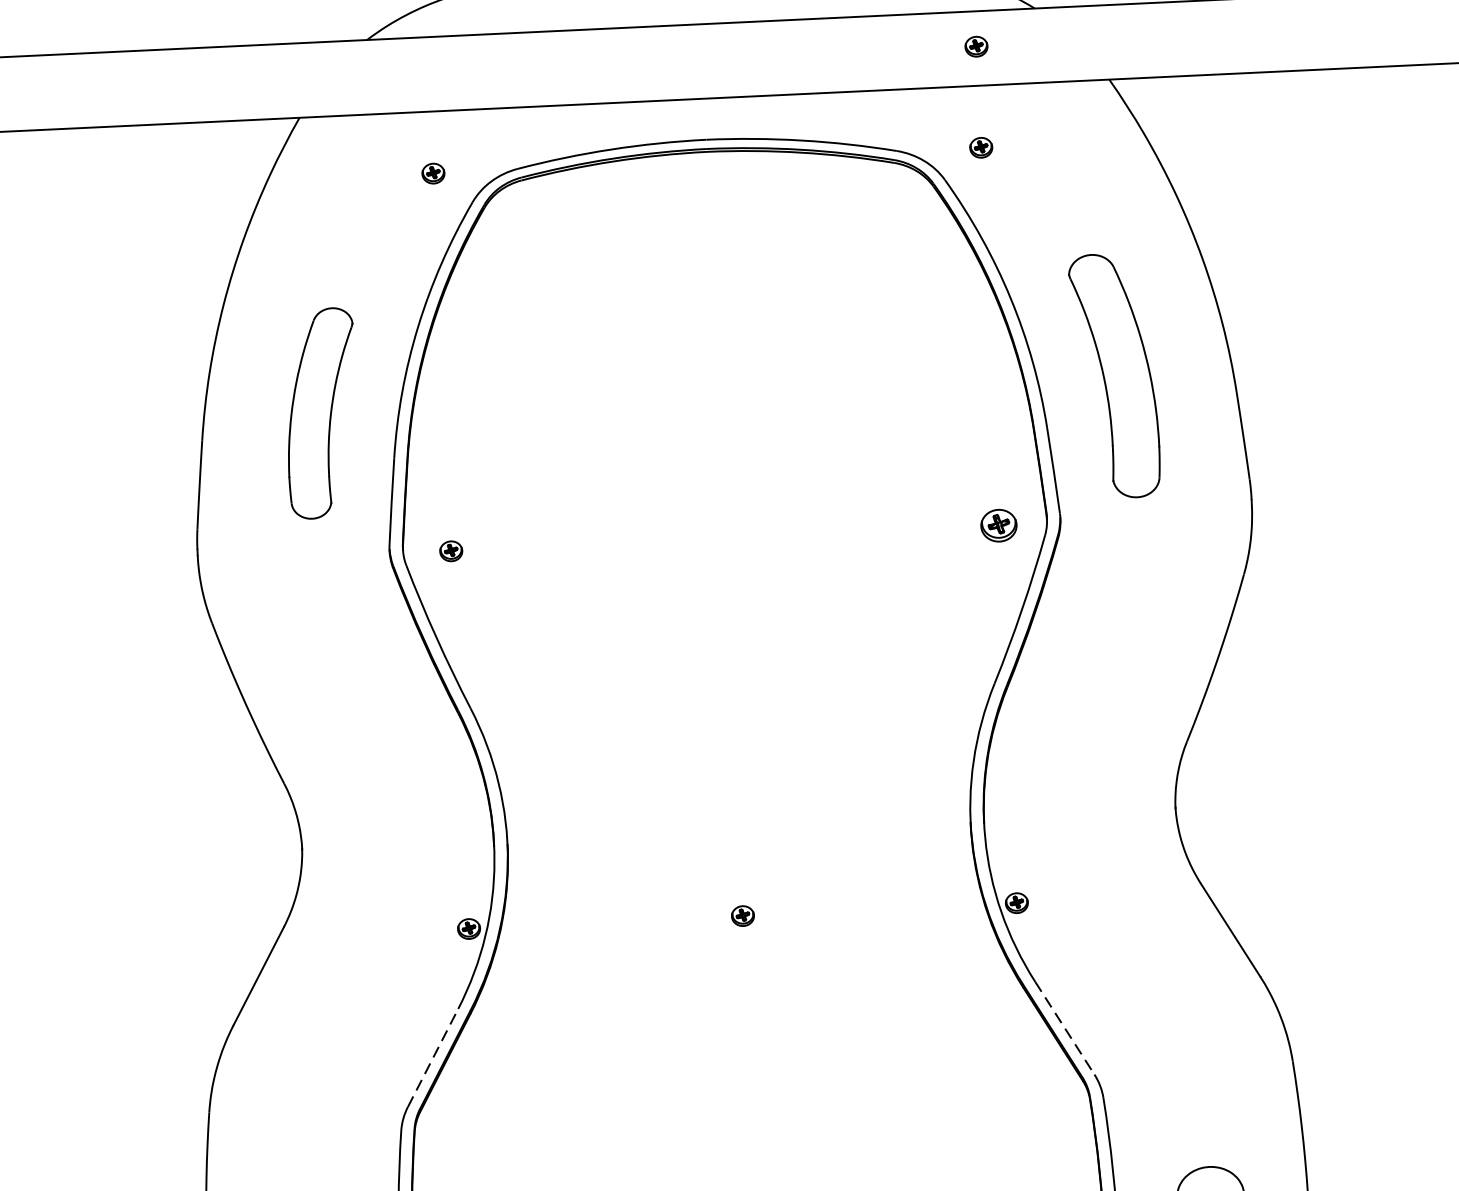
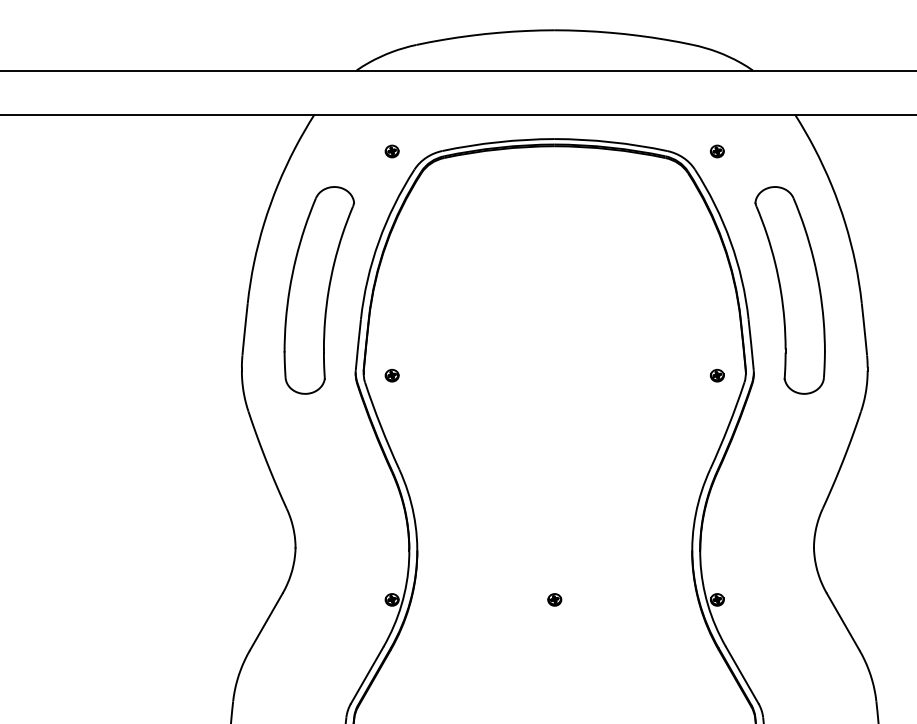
part: (976, 46) -> (717, 91), removed
part: (1113, 376) -> (789, 290), size x1.43
part: (320, 413) -> (318, 290), size x1.67
part: (999, 525) -> (717, 375), size x0.62
line: (1065, 1028) -> (742, 675), dashed -> solid
line: (433, 1058) -> (367, 675), dashed -> solid

